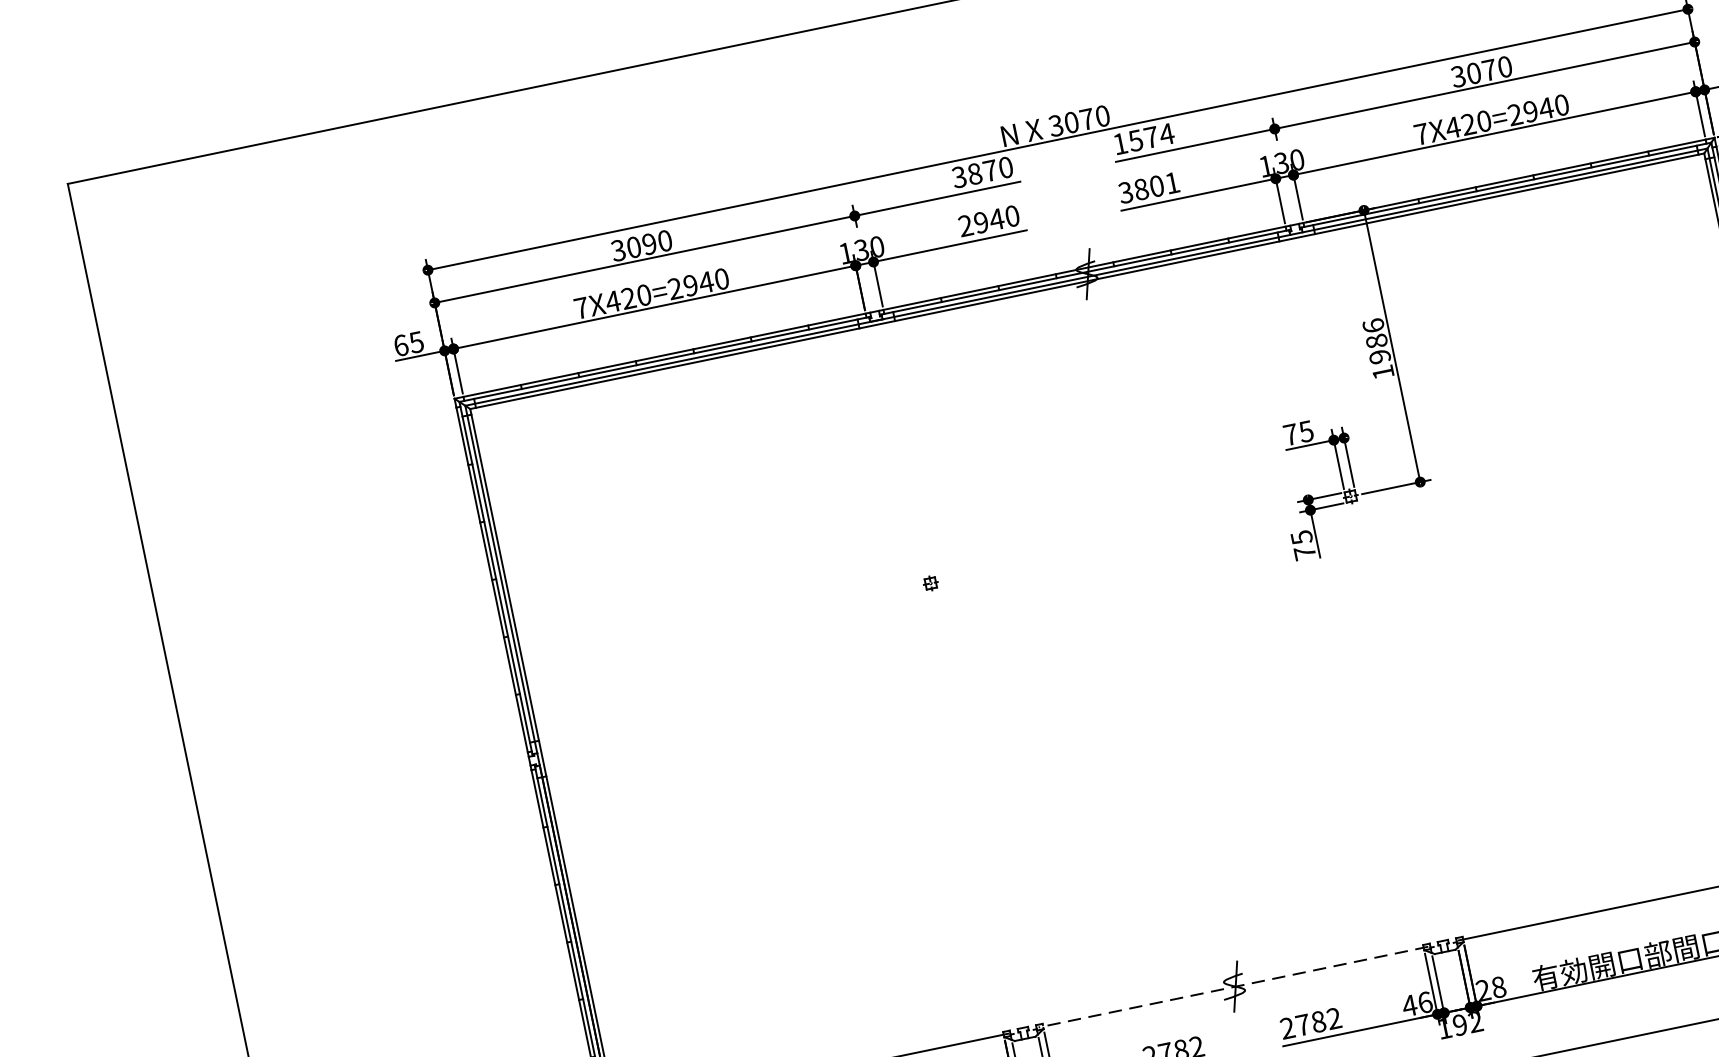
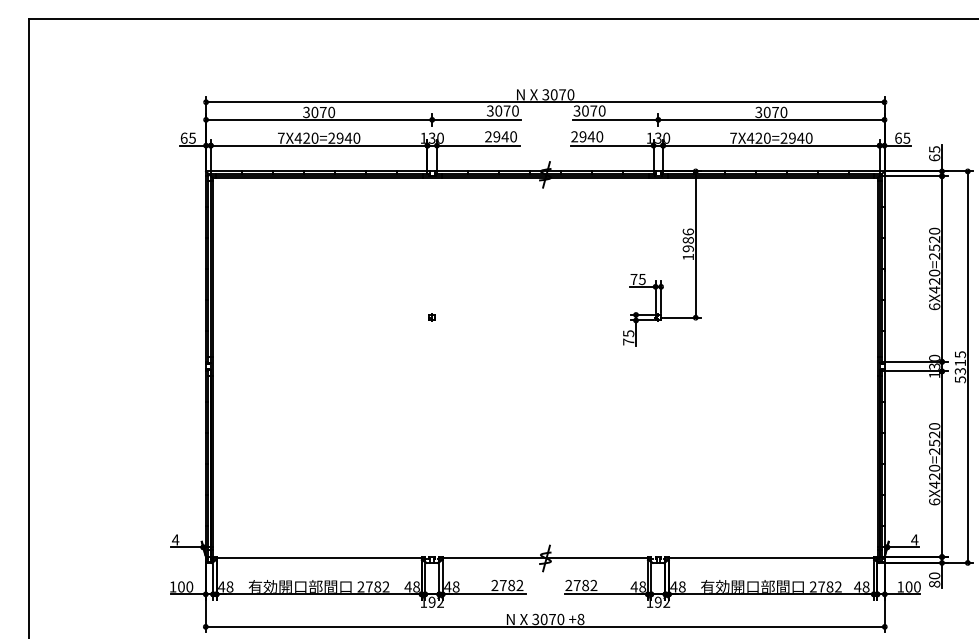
text: (1143, 138) -> (589, 110), 1574 -> 3070
text: (974, 173) -> (498, 110), 3870 -> 3070
text: (1149, 187) -> (587, 136), 3801 -> 2940
text: (648, 244) -> (322, 112), 3090 -> 3070
line: (1233, 987) -> (545, 558), dashed -> solid
text: (1482, 989) -> (673, 586), 28 -> 48
text: (1424, 1001) -> (642, 586), 46 -> 48

